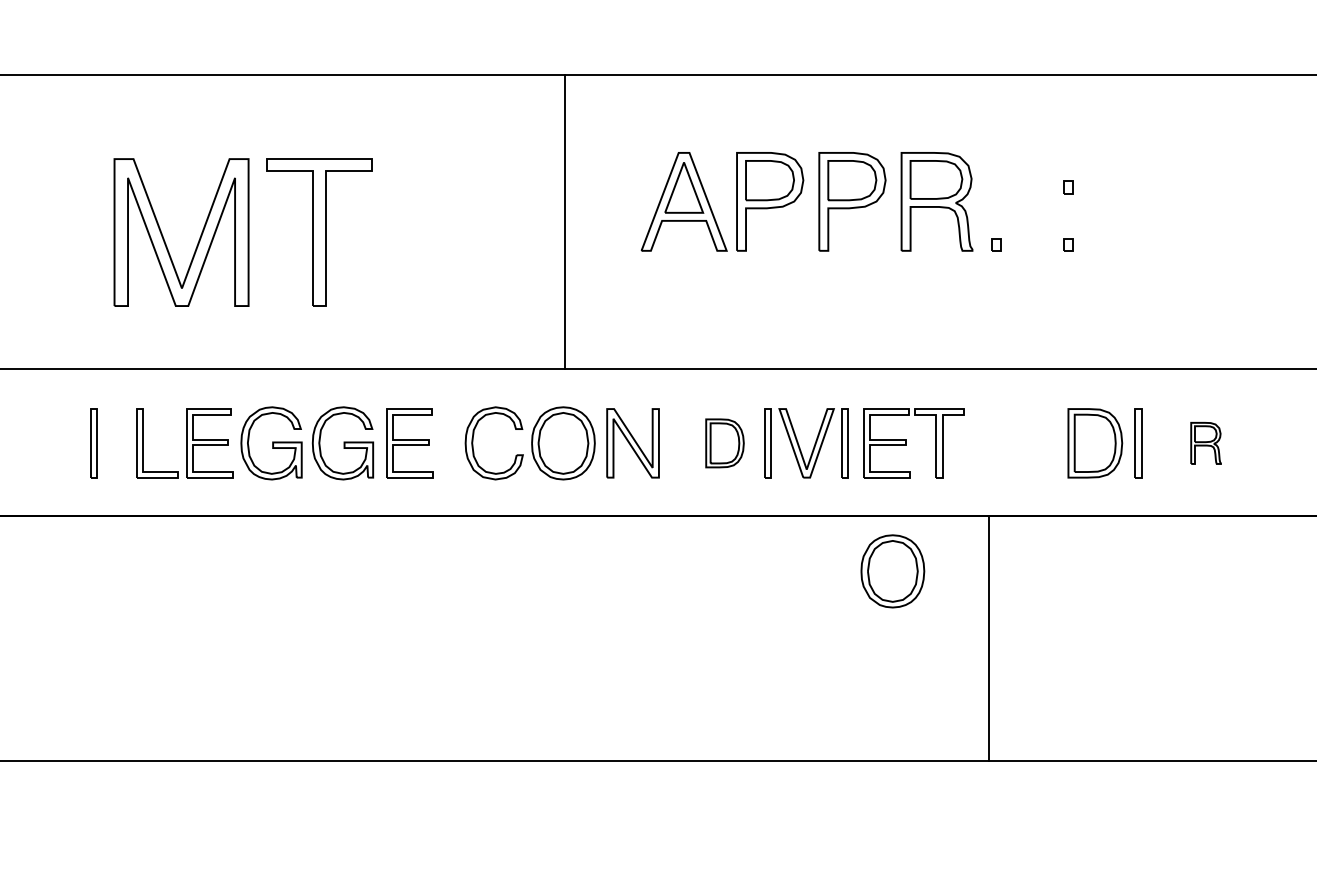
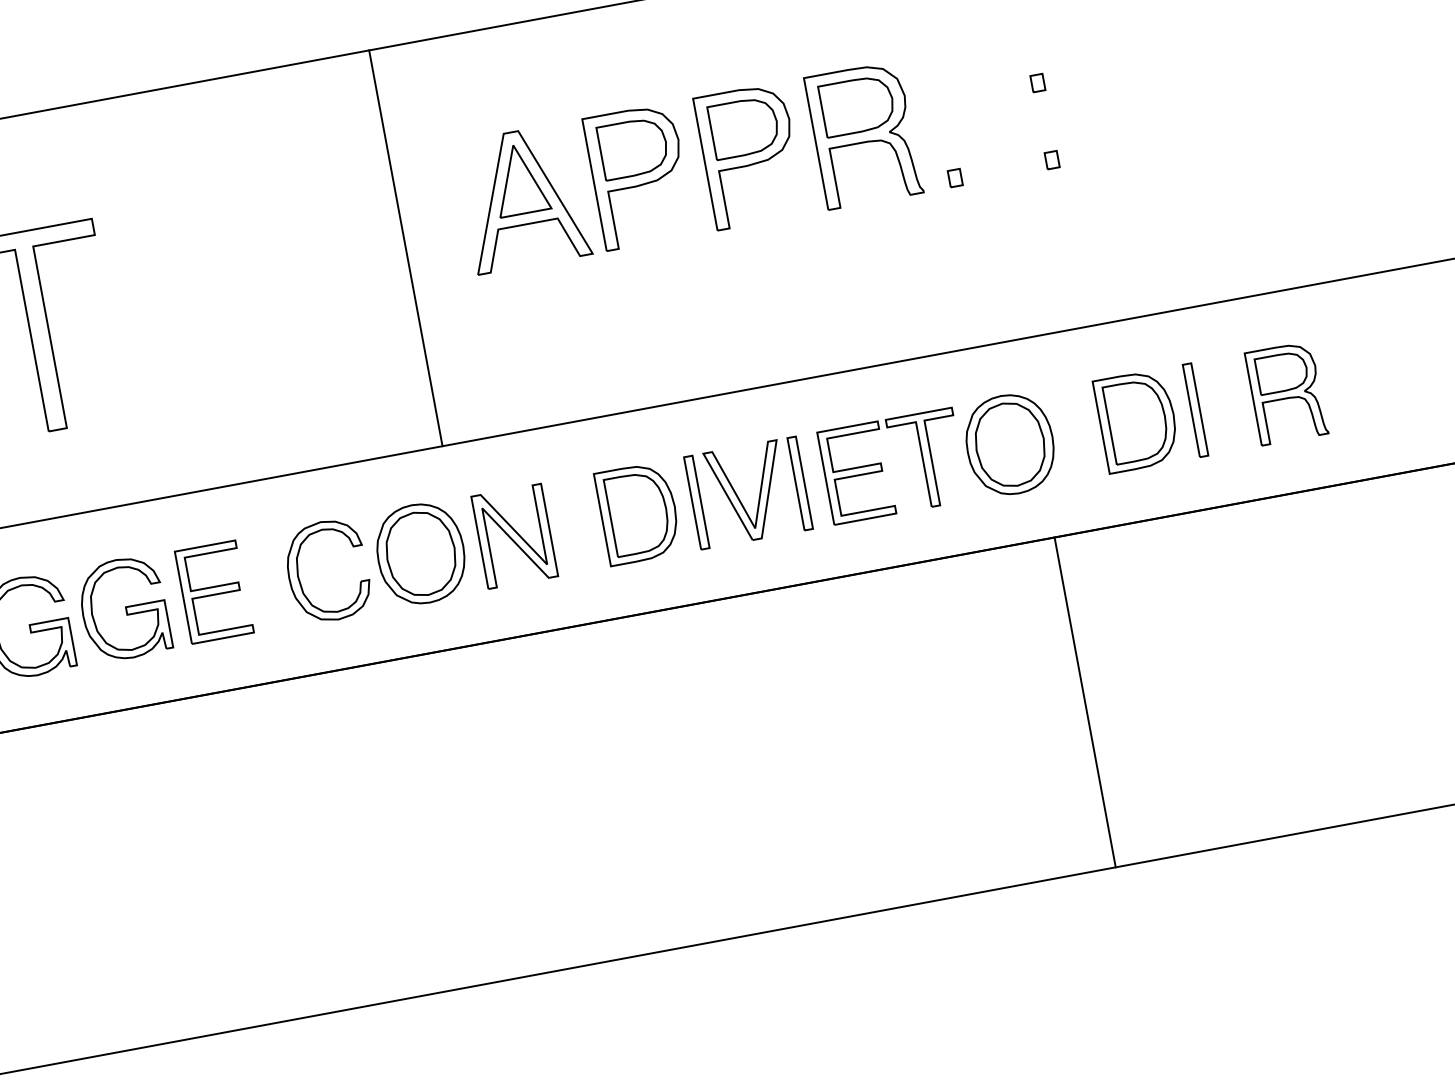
line: (565, 221) -> (406, 247), moved
part: (724, 443) -> (637, 513), size x1.43
part: (1205, 443) -> (1285, 393), size x1.67
part: (892, 571) -> (1009, 444), moved
line: (989, 637) -> (1085, 701), moved

